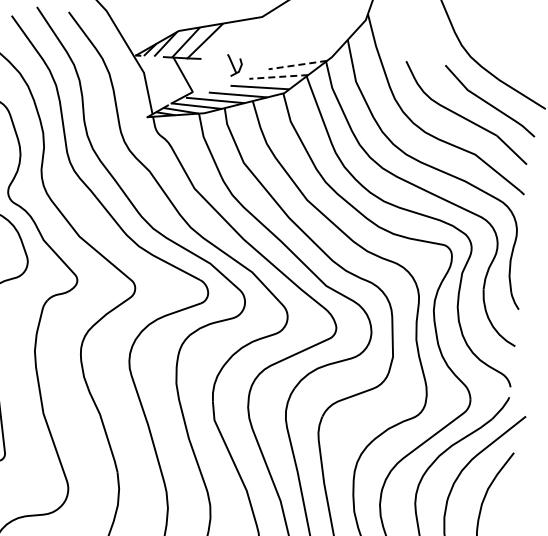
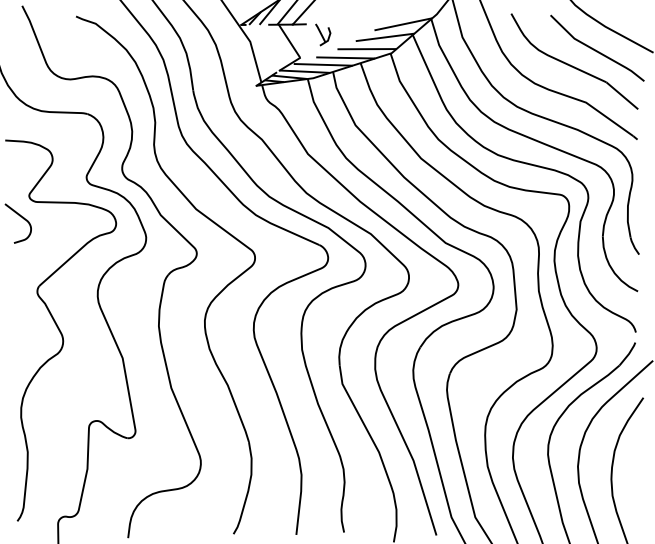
part: (234, 65) -> (323, 34), moved
line: (297, 65) -> (403, 24), dashed -> solid
line: (279, 77) -> (385, 37), dashed -> solid

